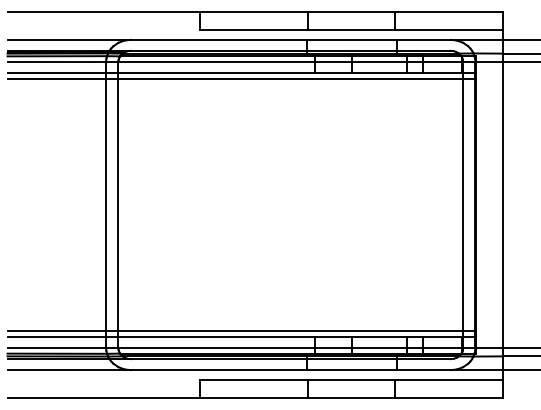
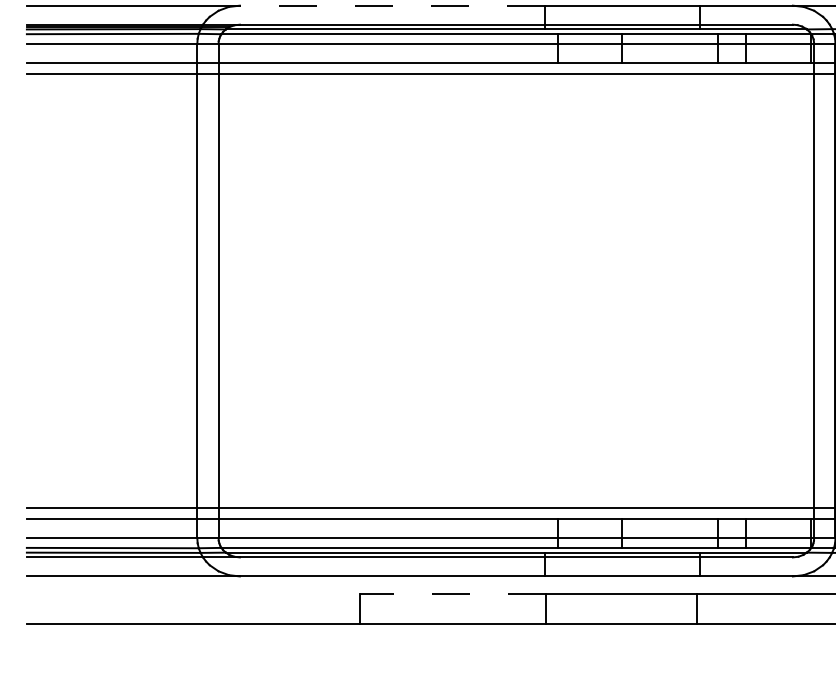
line: (218, 39) -> (391, 5), solid -> dashed
line: (254, 380) -> (453, 594), solid -> dashed

